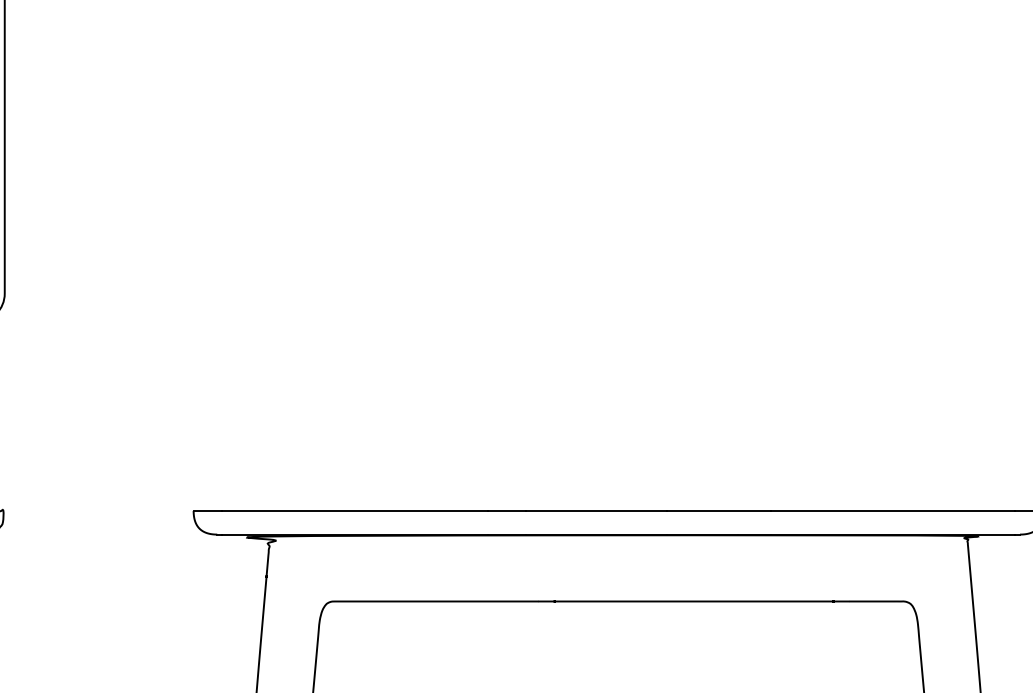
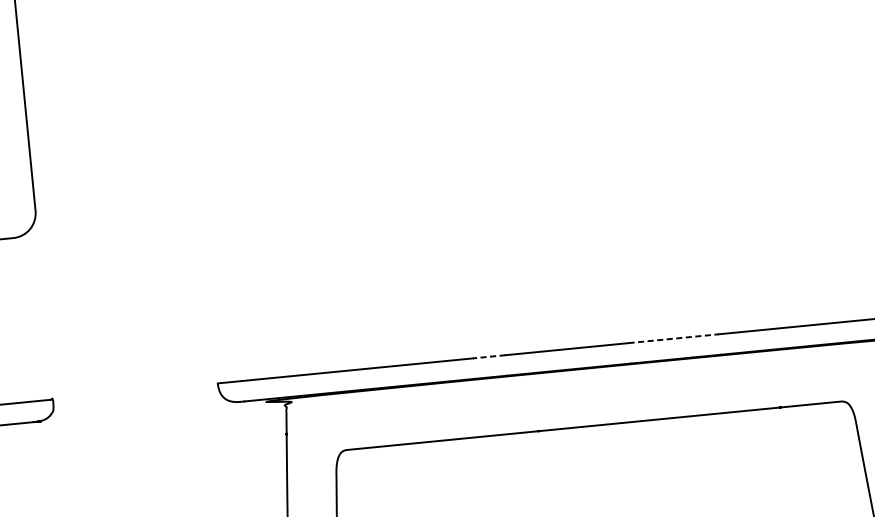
line: (506, 510) -> (489, 356), solid -> dashed
line: (719, 510) -> (673, 338), solid -> dashed

